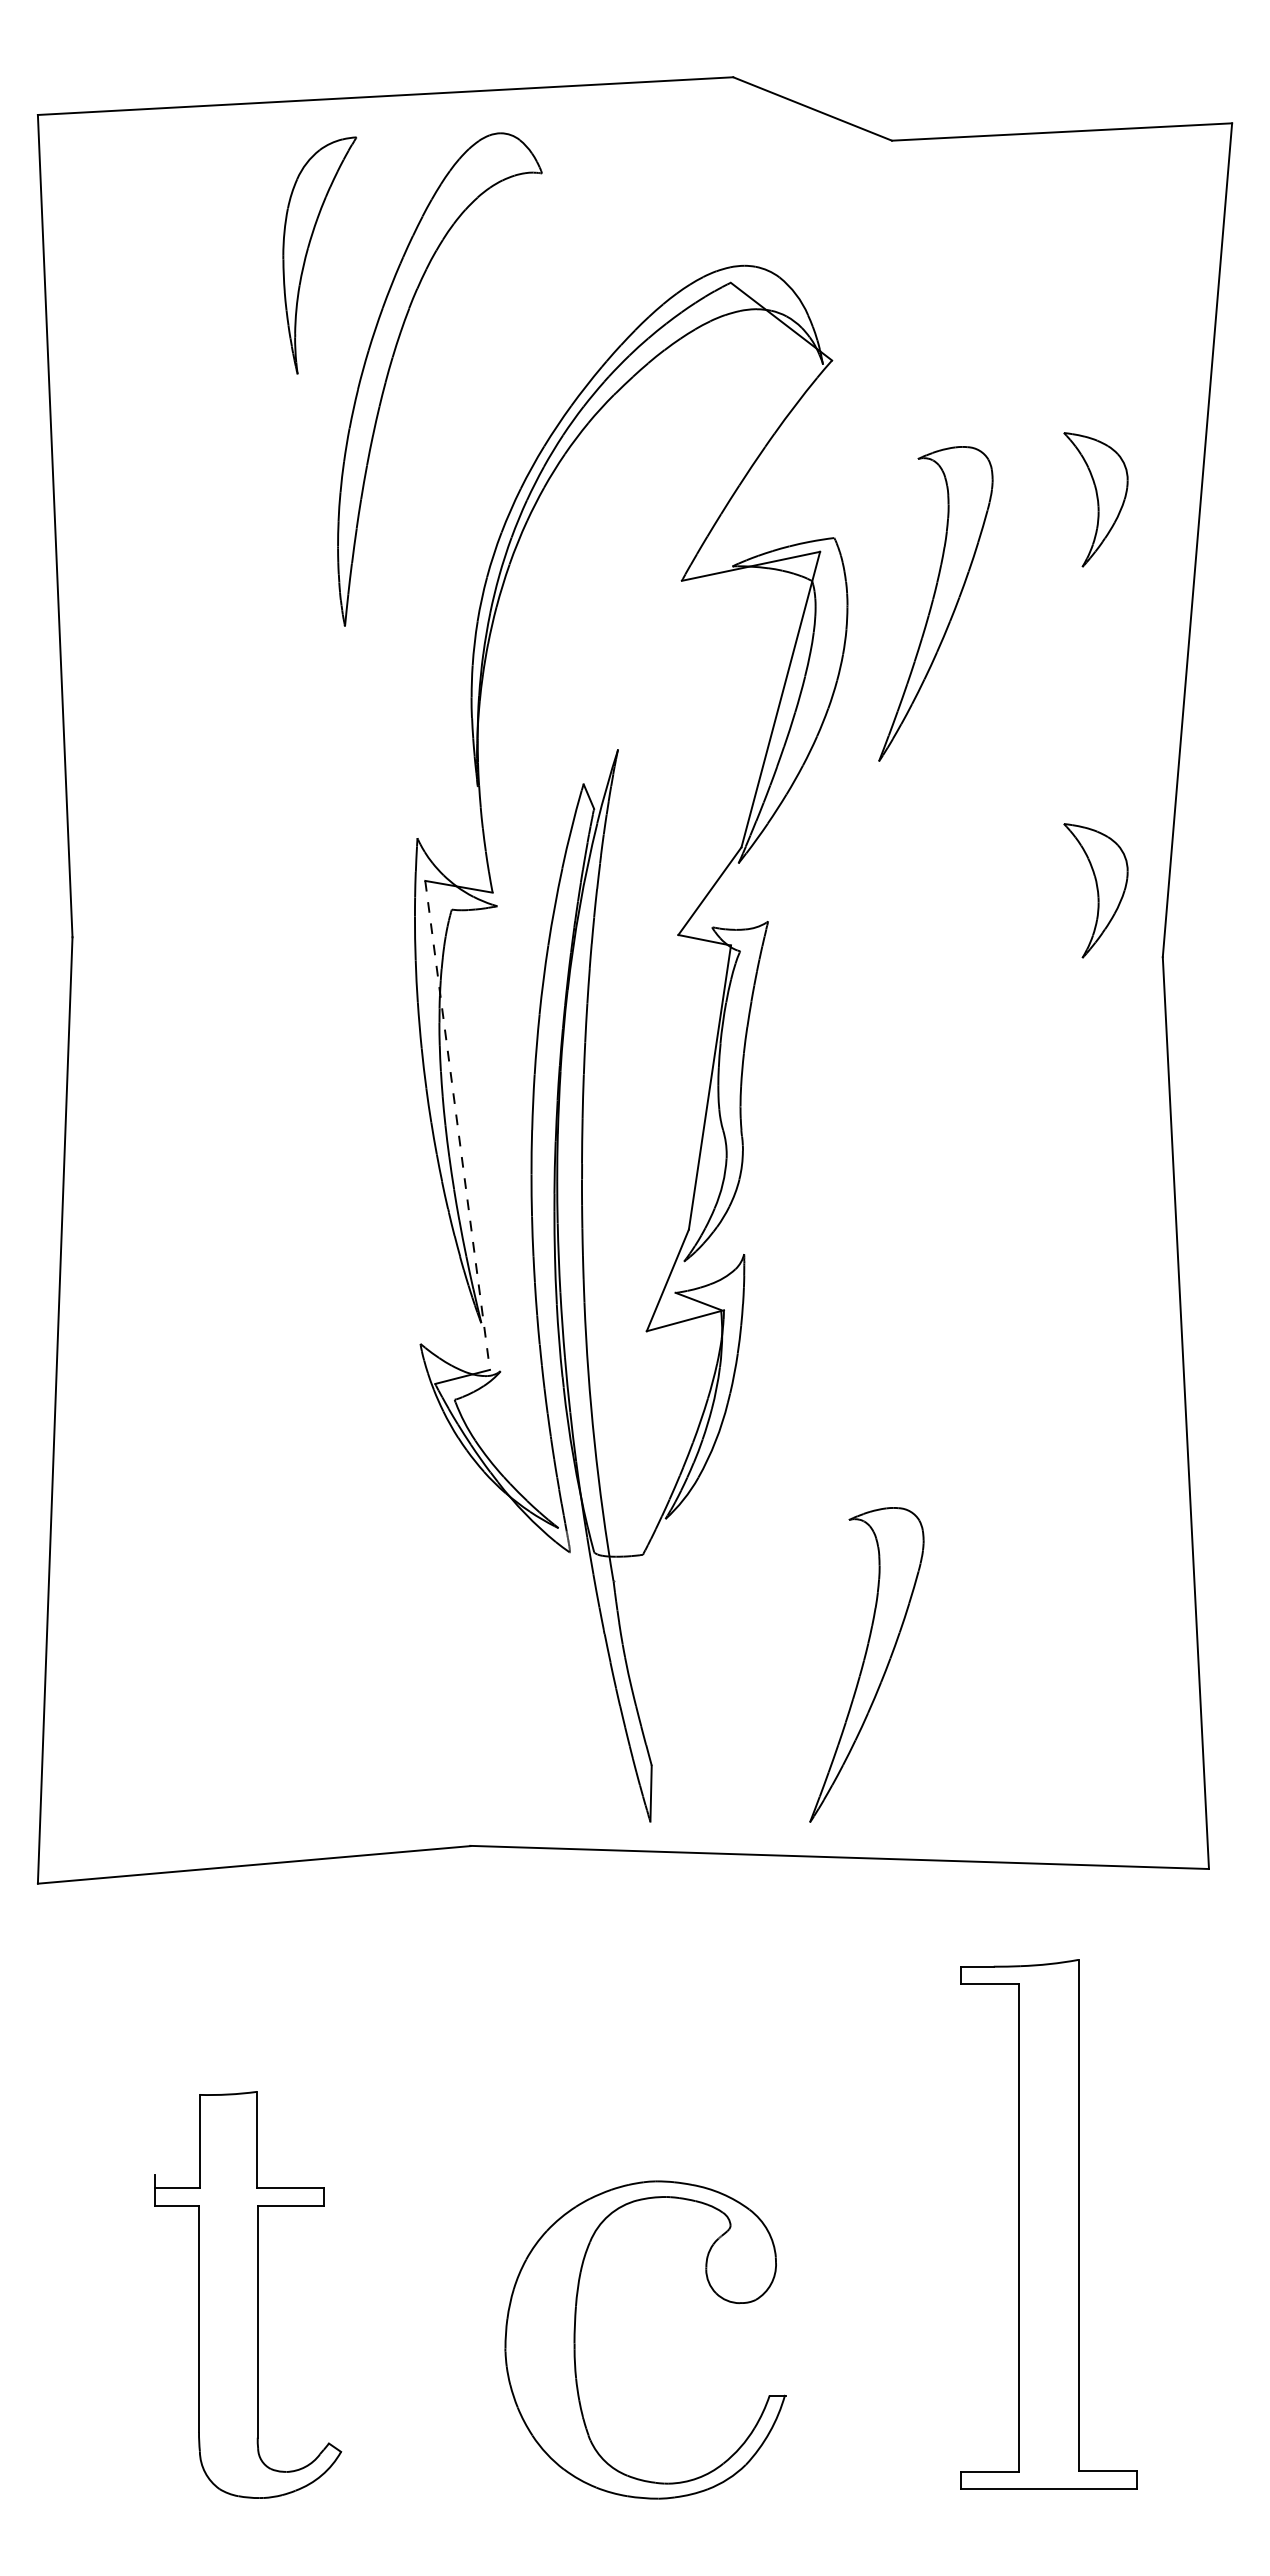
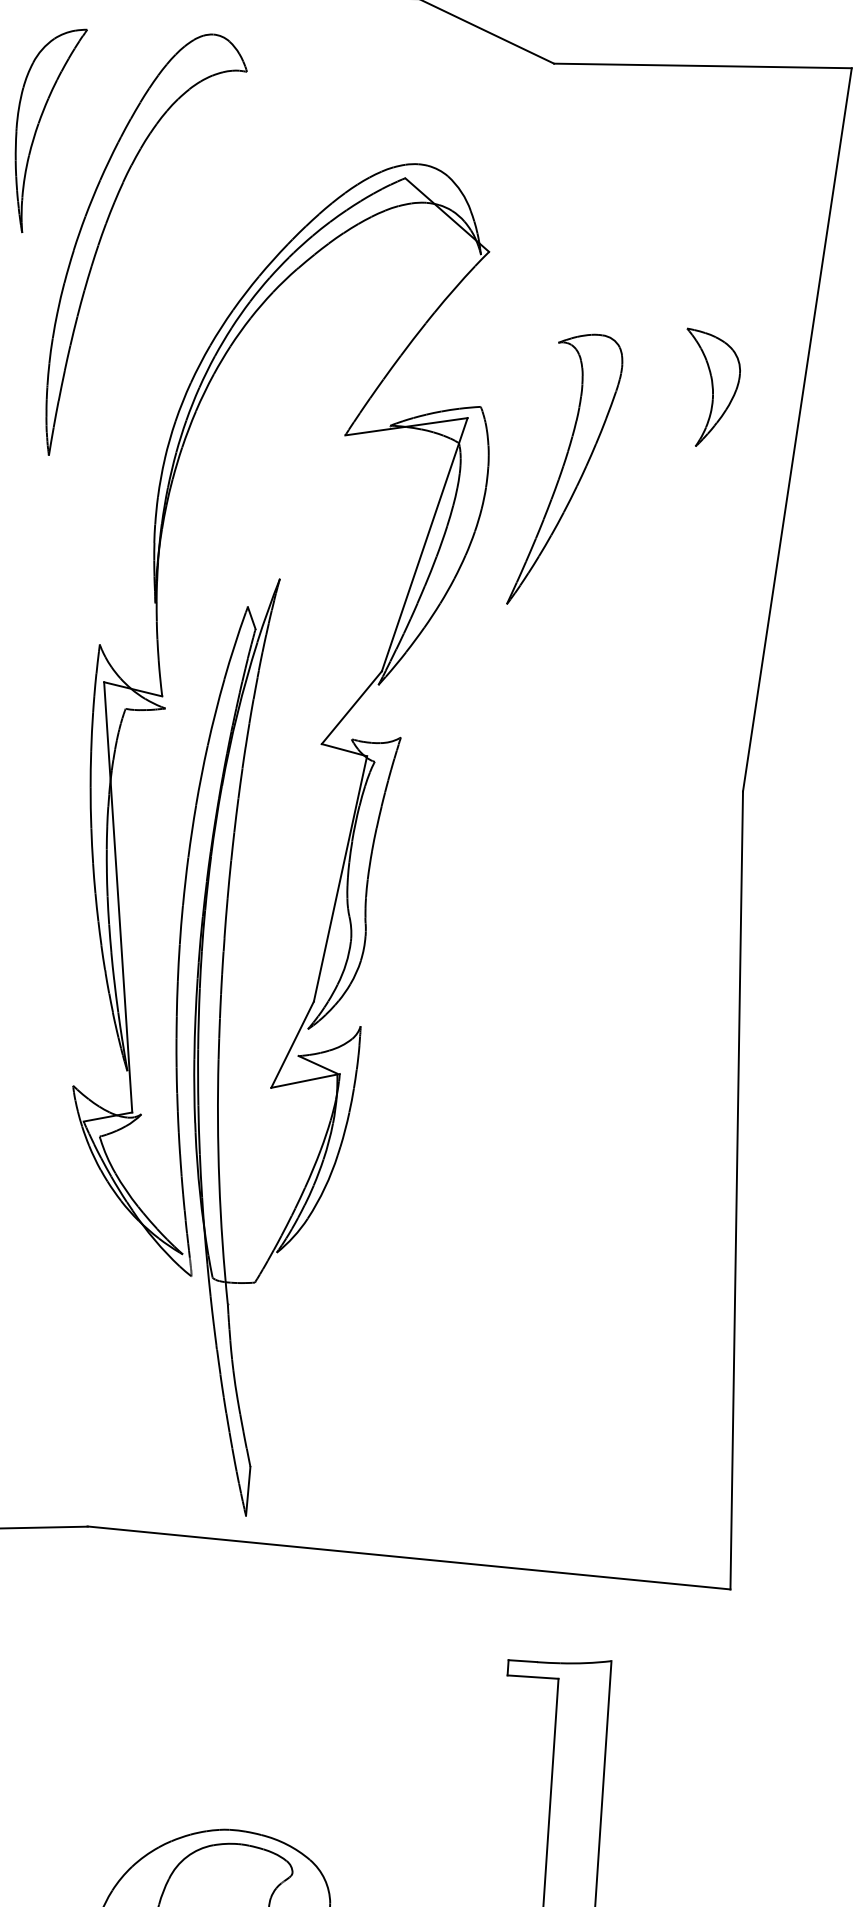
part: (1095, 890) -> (688, 729), removed
line: (457, 1125) -> (118, 897), dashed -> solid
part: (866, 1664) -> (443, 1391), removed

